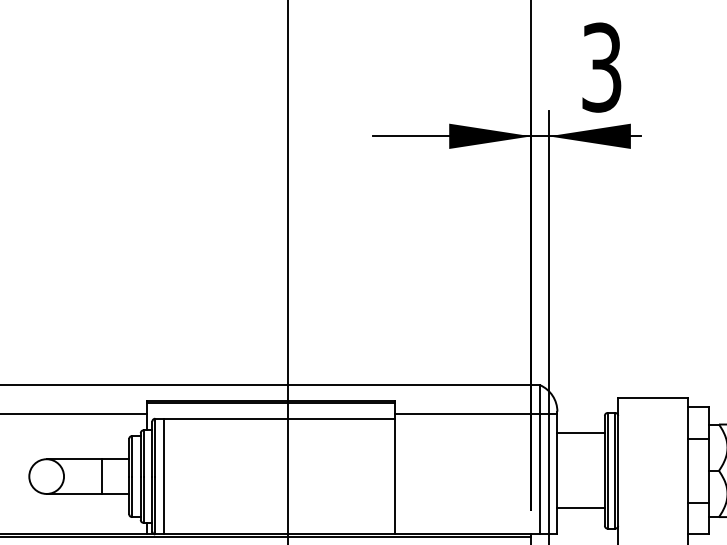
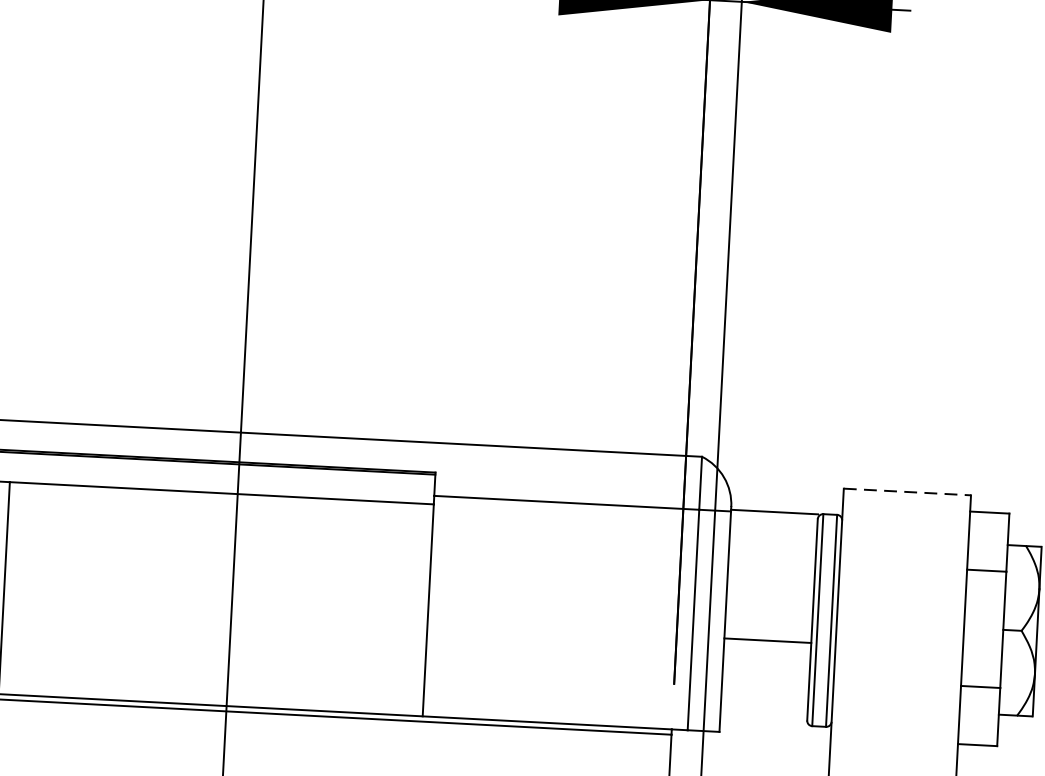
line: (652, 398) -> (906, 491), solid -> dashed
line: (580, 433) -> (773, 512), moved
line: (580, 508) -> (766, 640), moved

